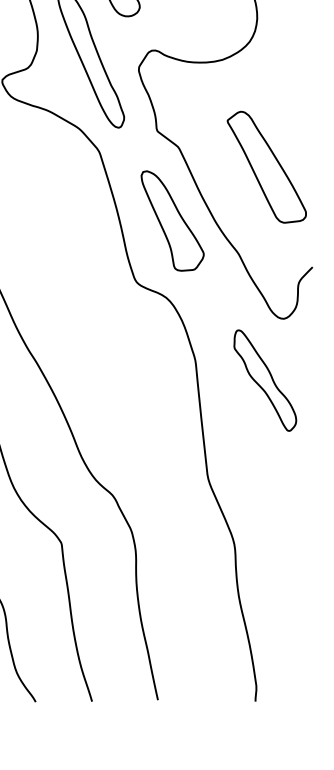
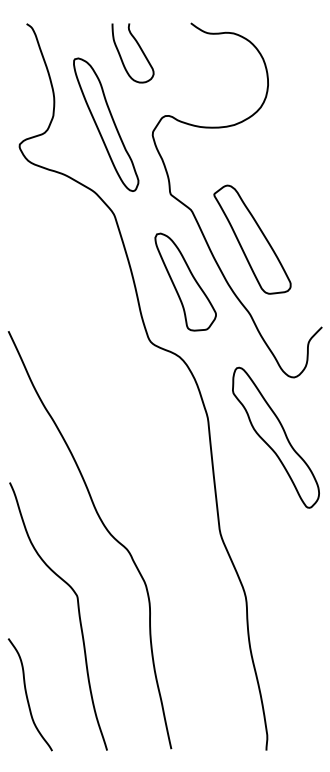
part: (266, 167) -> (252, 239), moved
part: (264, 380) -> (275, 437), size x1.43

